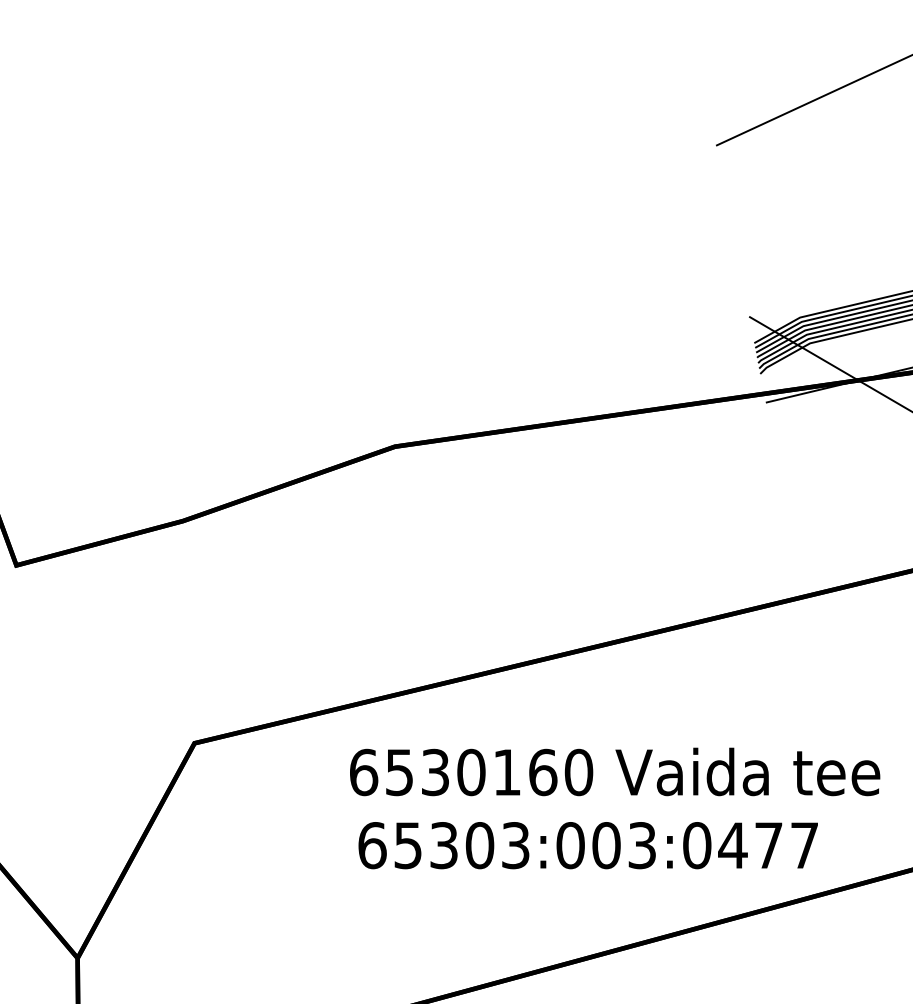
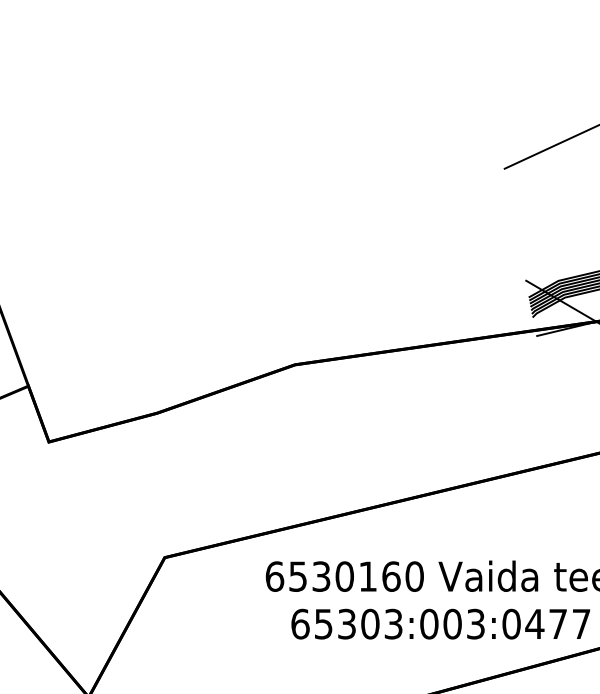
text: (587, 844) -> (440, 623), moved

